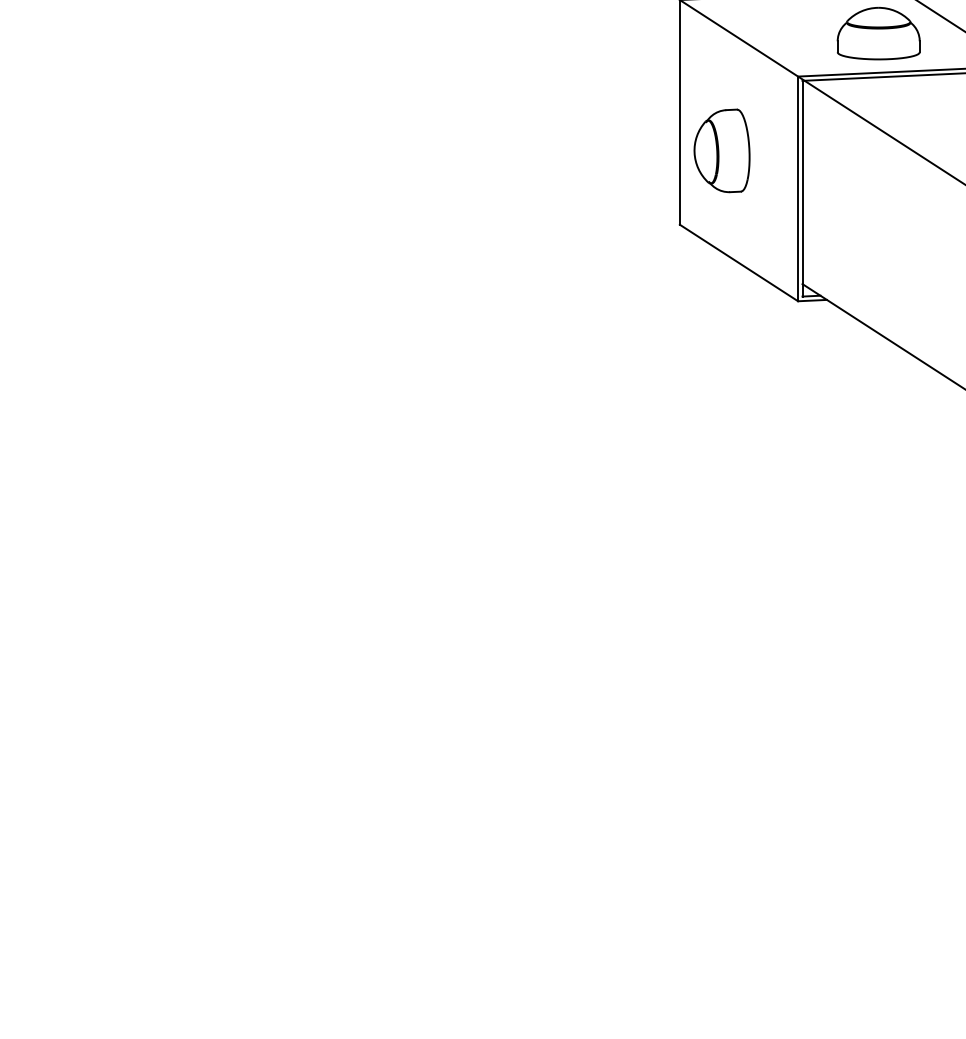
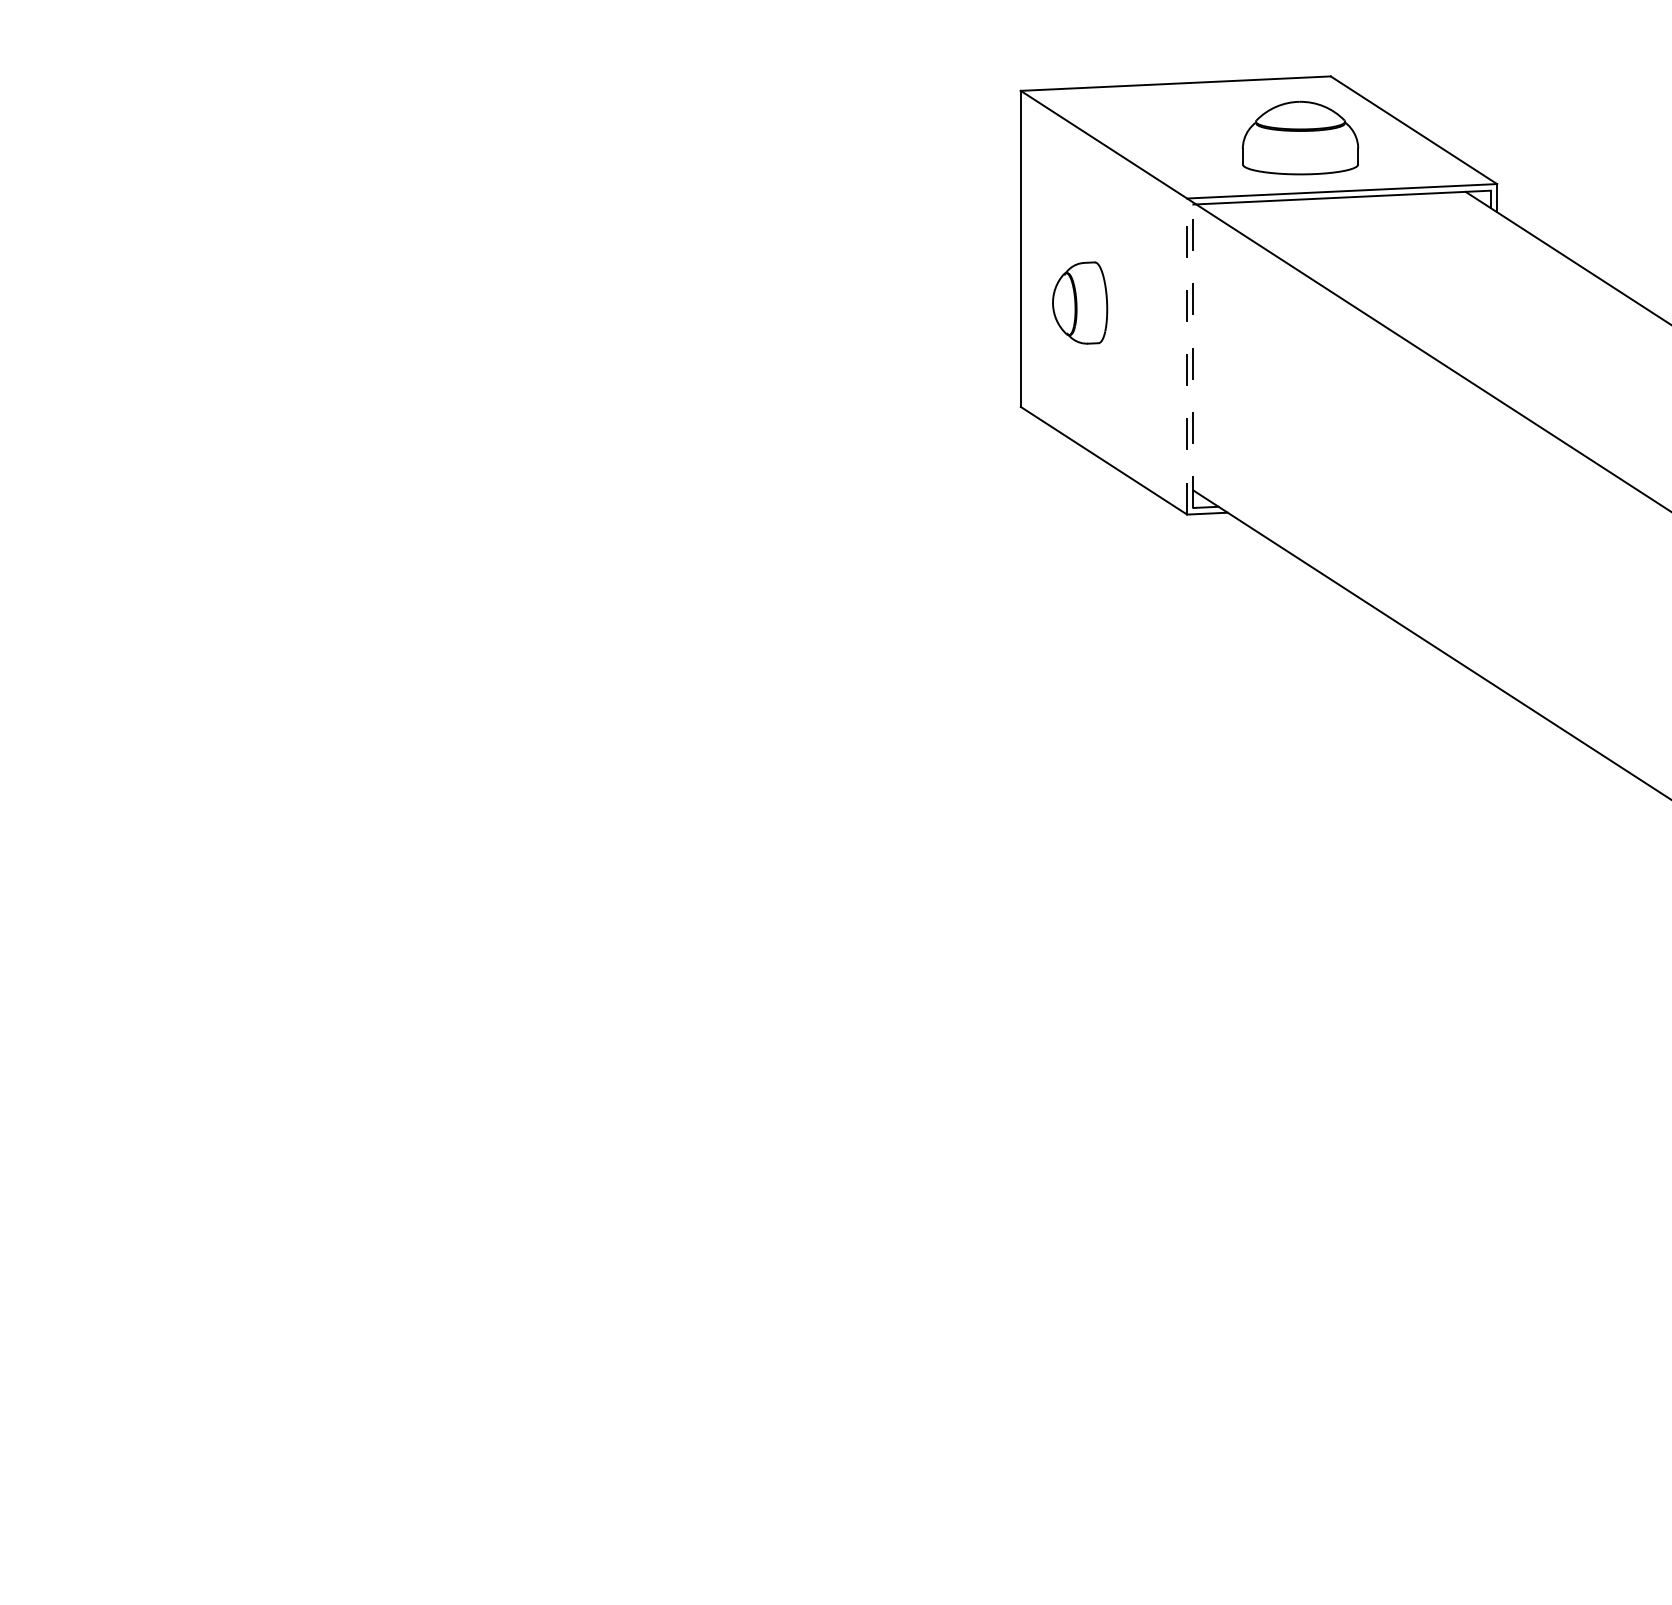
part: (721, 150) -> (1079, 302), size x0.7
line: (798, 188) -> (1187, 356), solid -> dashed
line: (802, 188) -> (1193, 356), solid -> dashed

